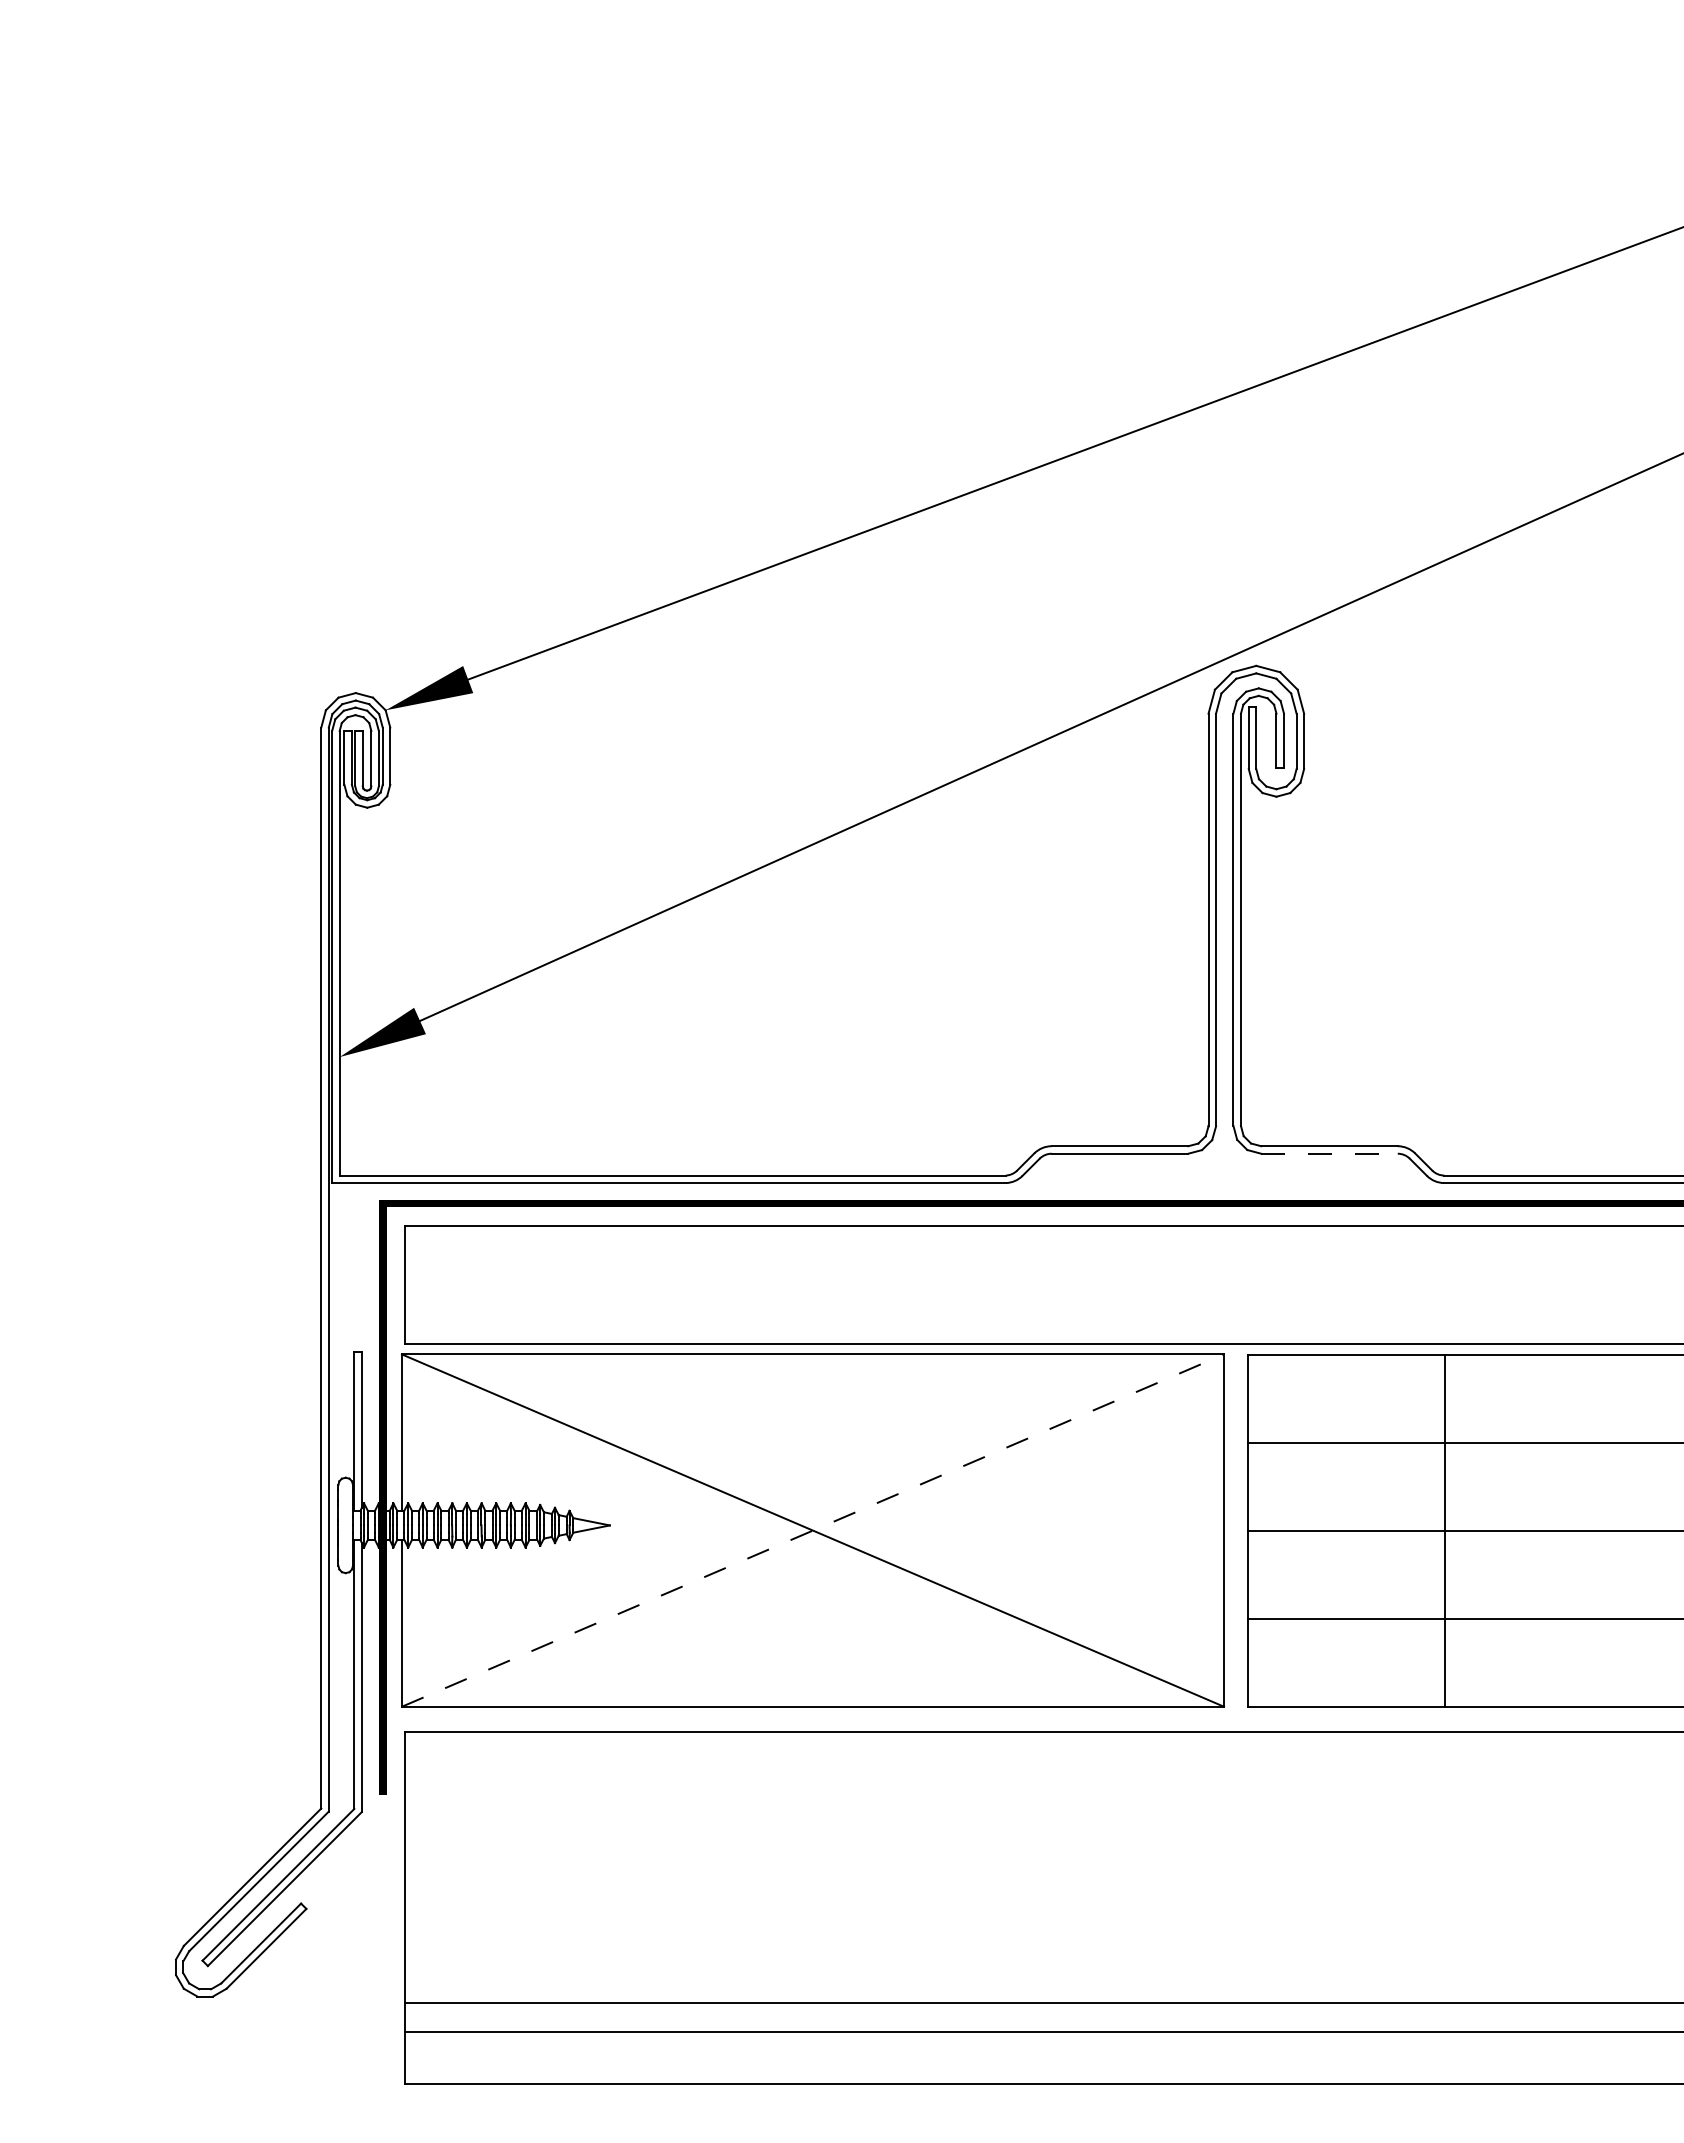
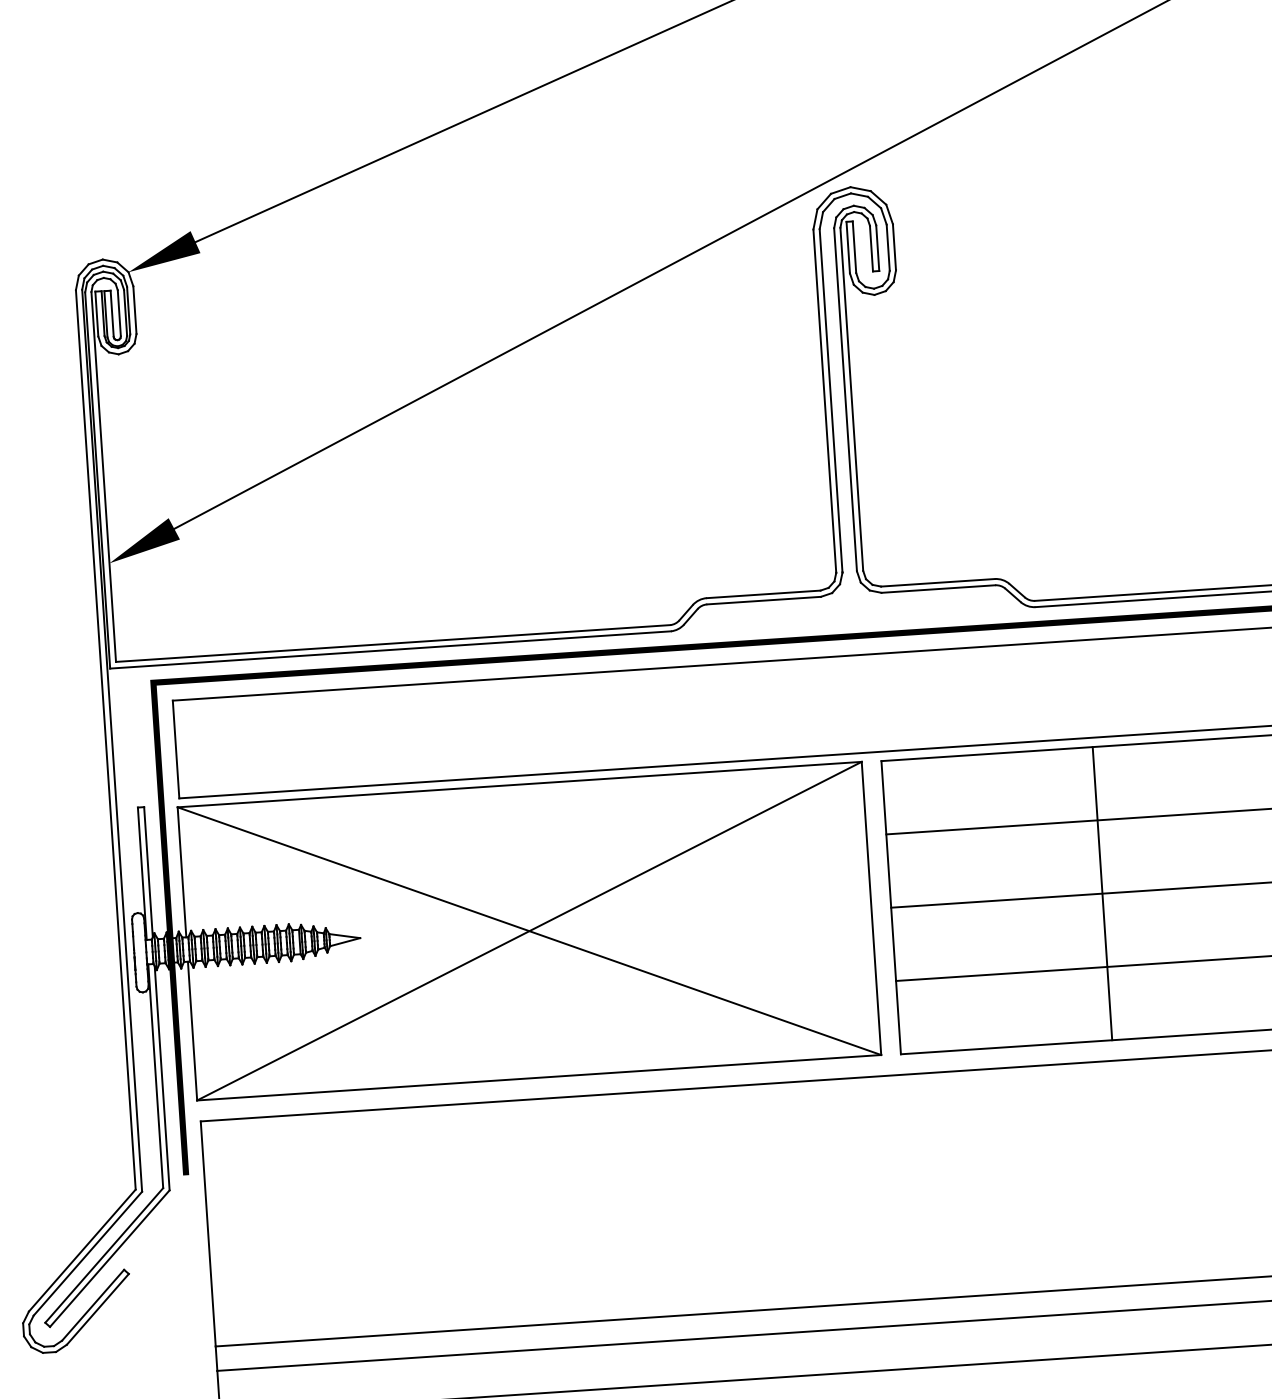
line: (1329, 1153) -> (938, 588), dashed -> solid
line: (813, 1530) -> (529, 931), dashed -> solid
line: (1444, 1531) -> (1102, 893), moved

